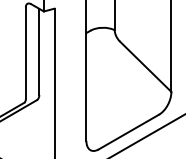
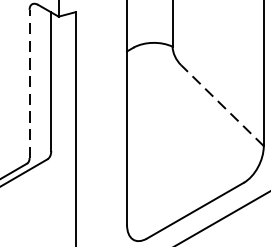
line: (25, 52) -> (29, 82), solid -> dashed
line: (145, 66) -> (222, 105), solid -> dashed

